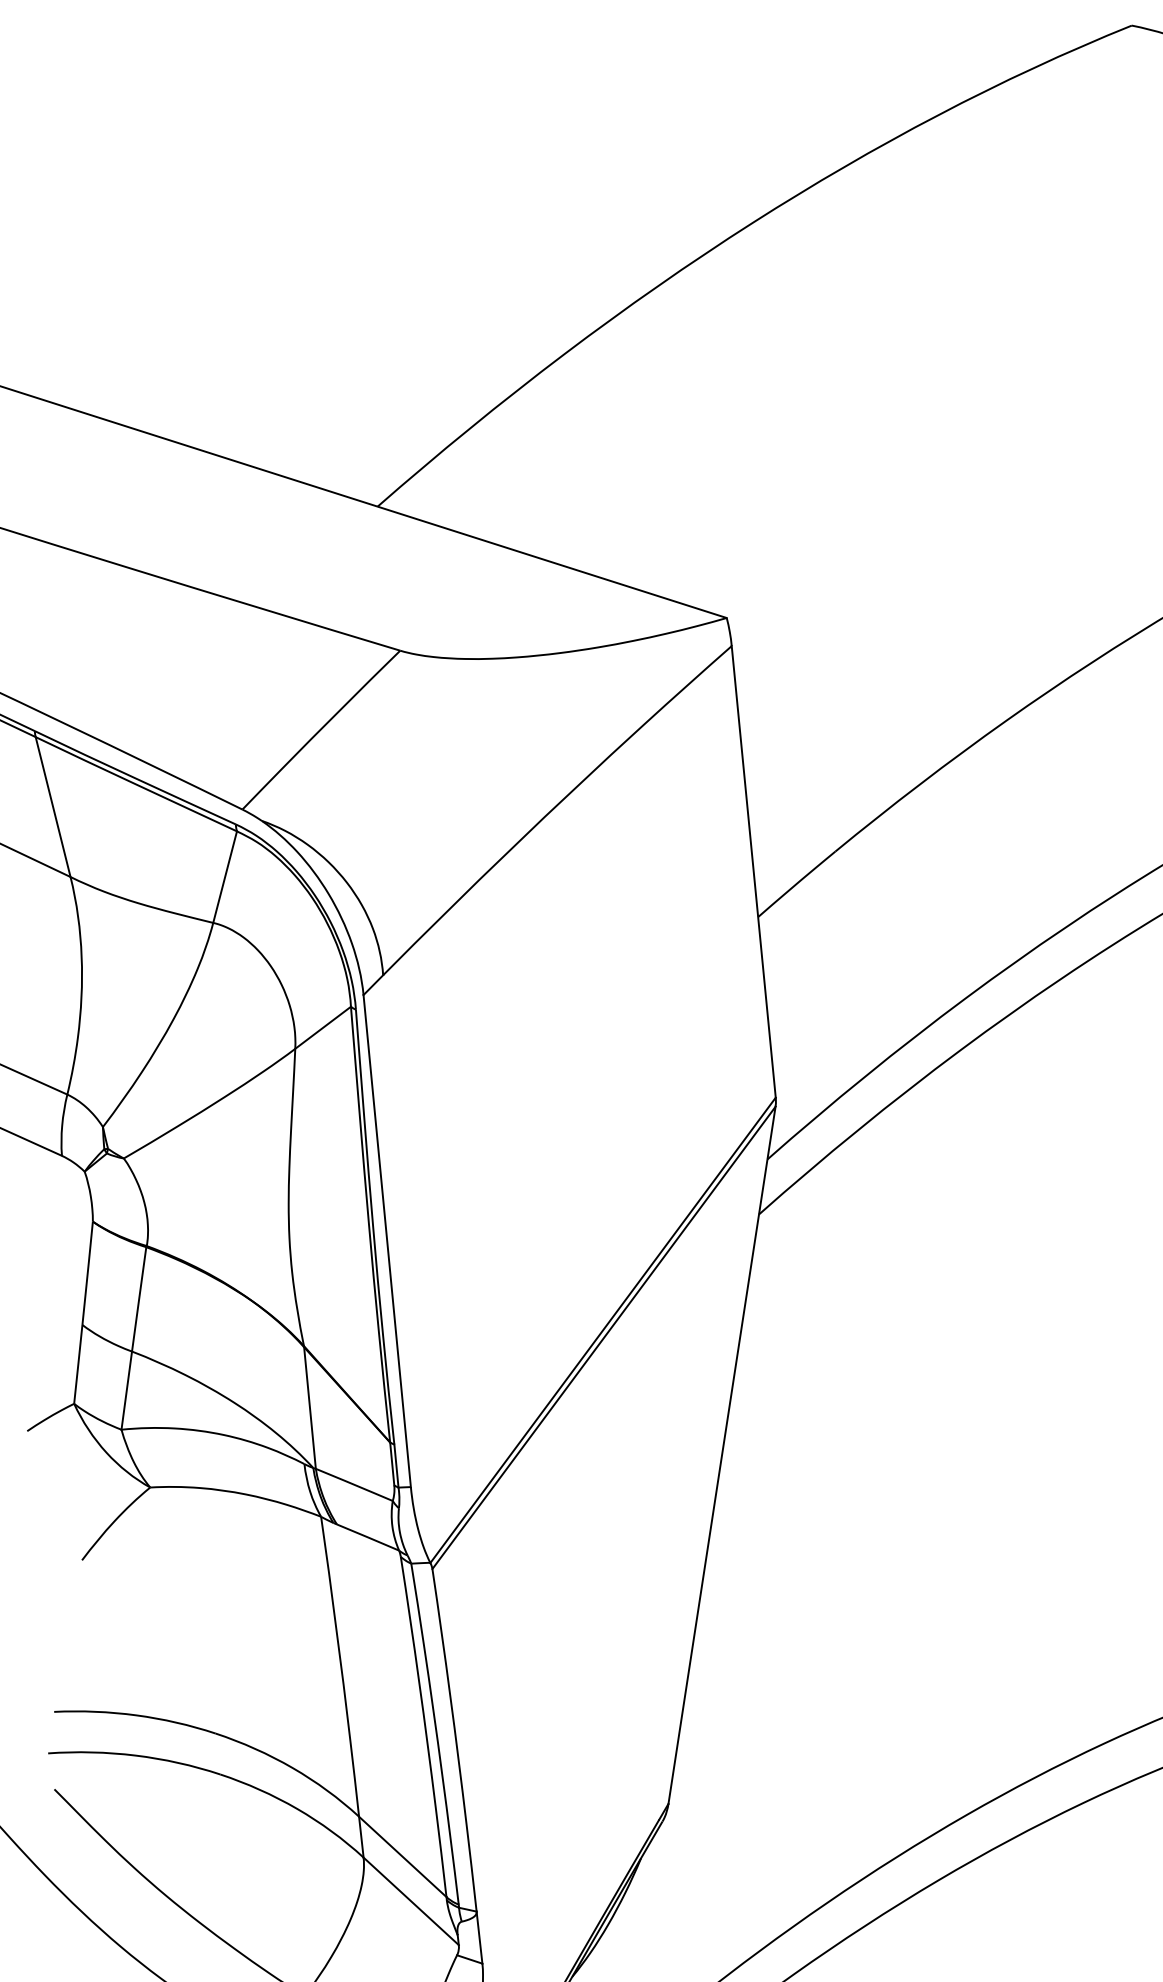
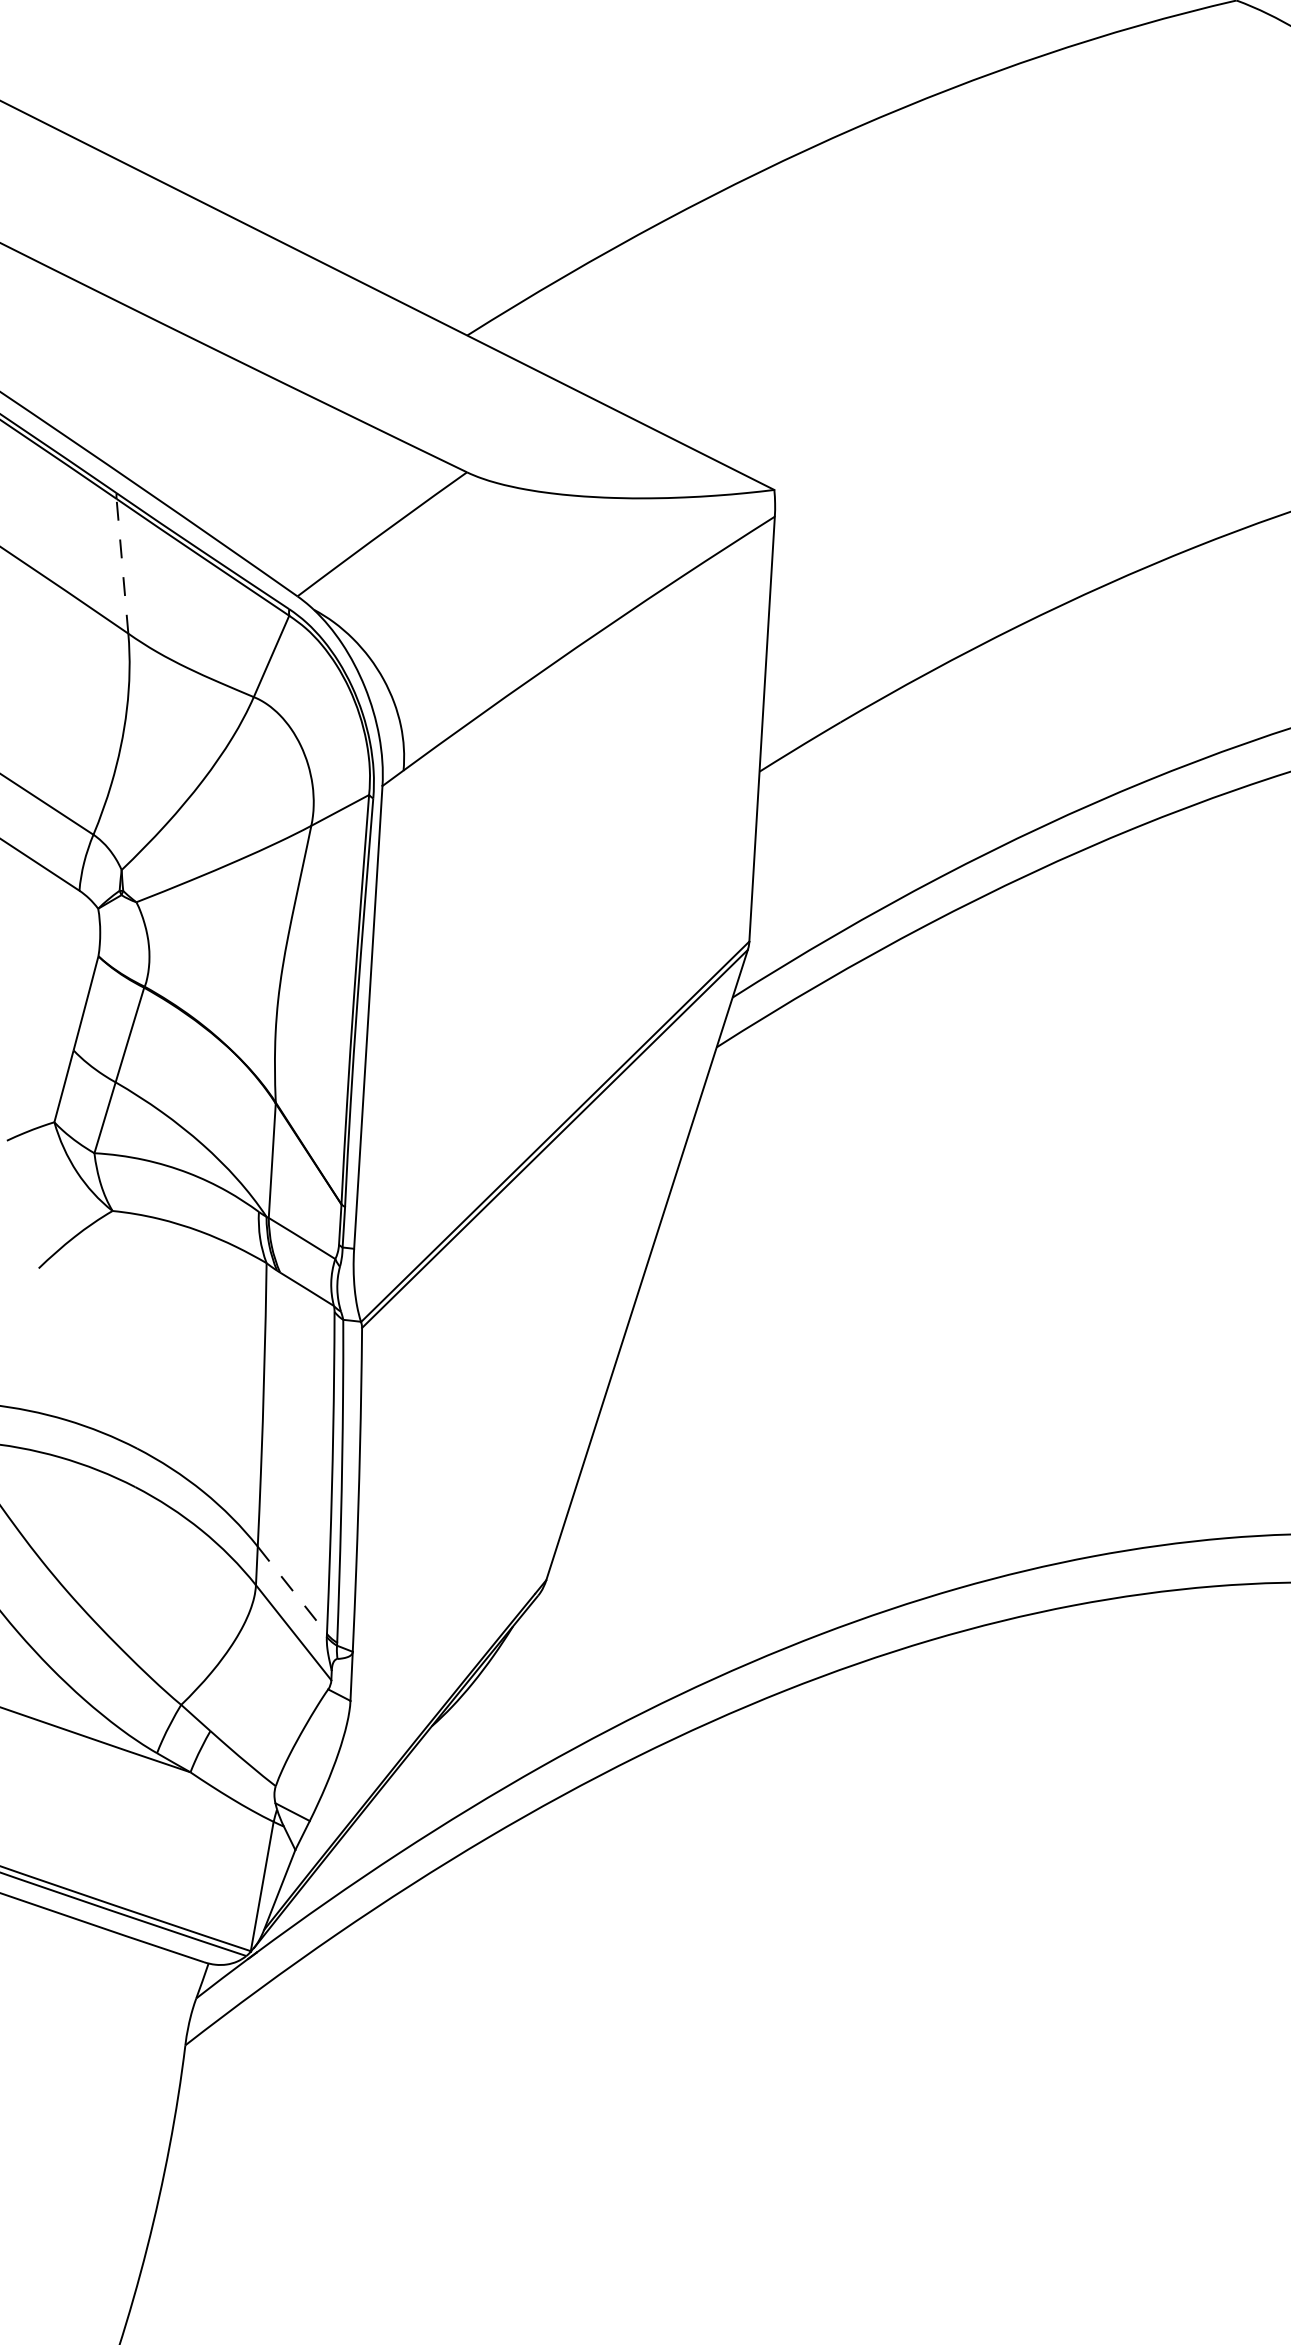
line: (53, 807) -> (122, 566), solid -> dashed
line: (402, 1857) -> (292, 1590), solid -> dashed

